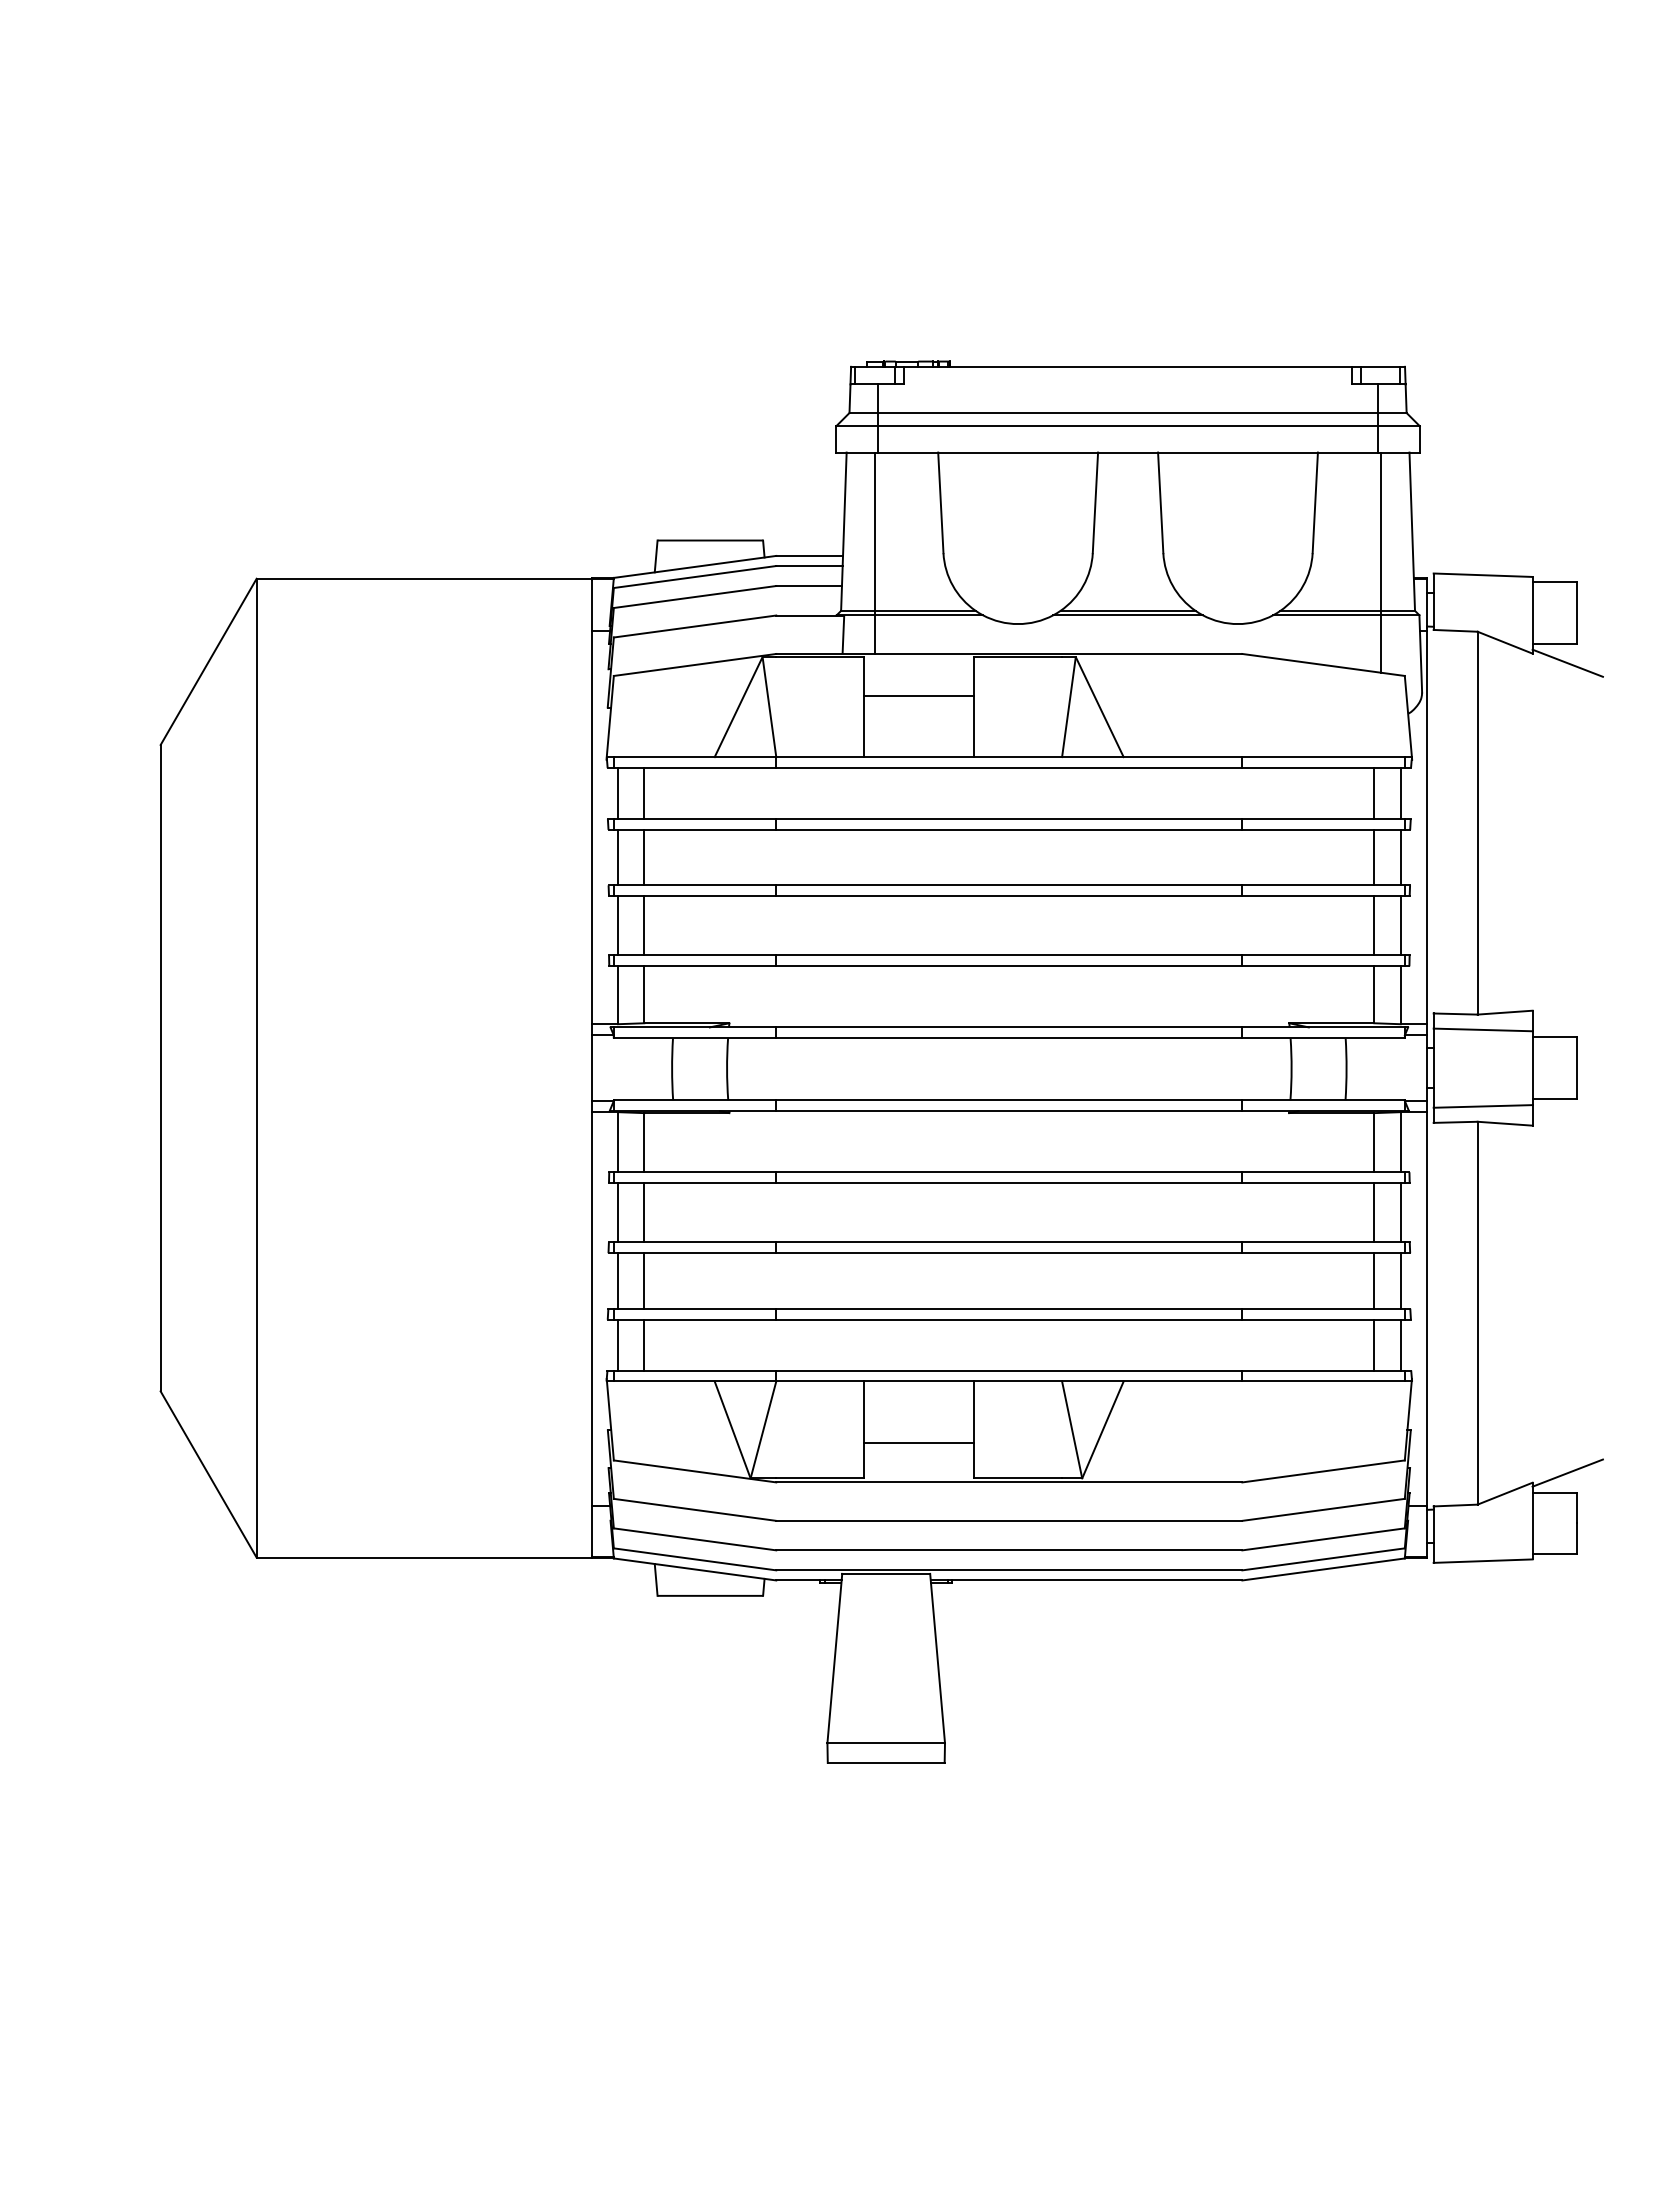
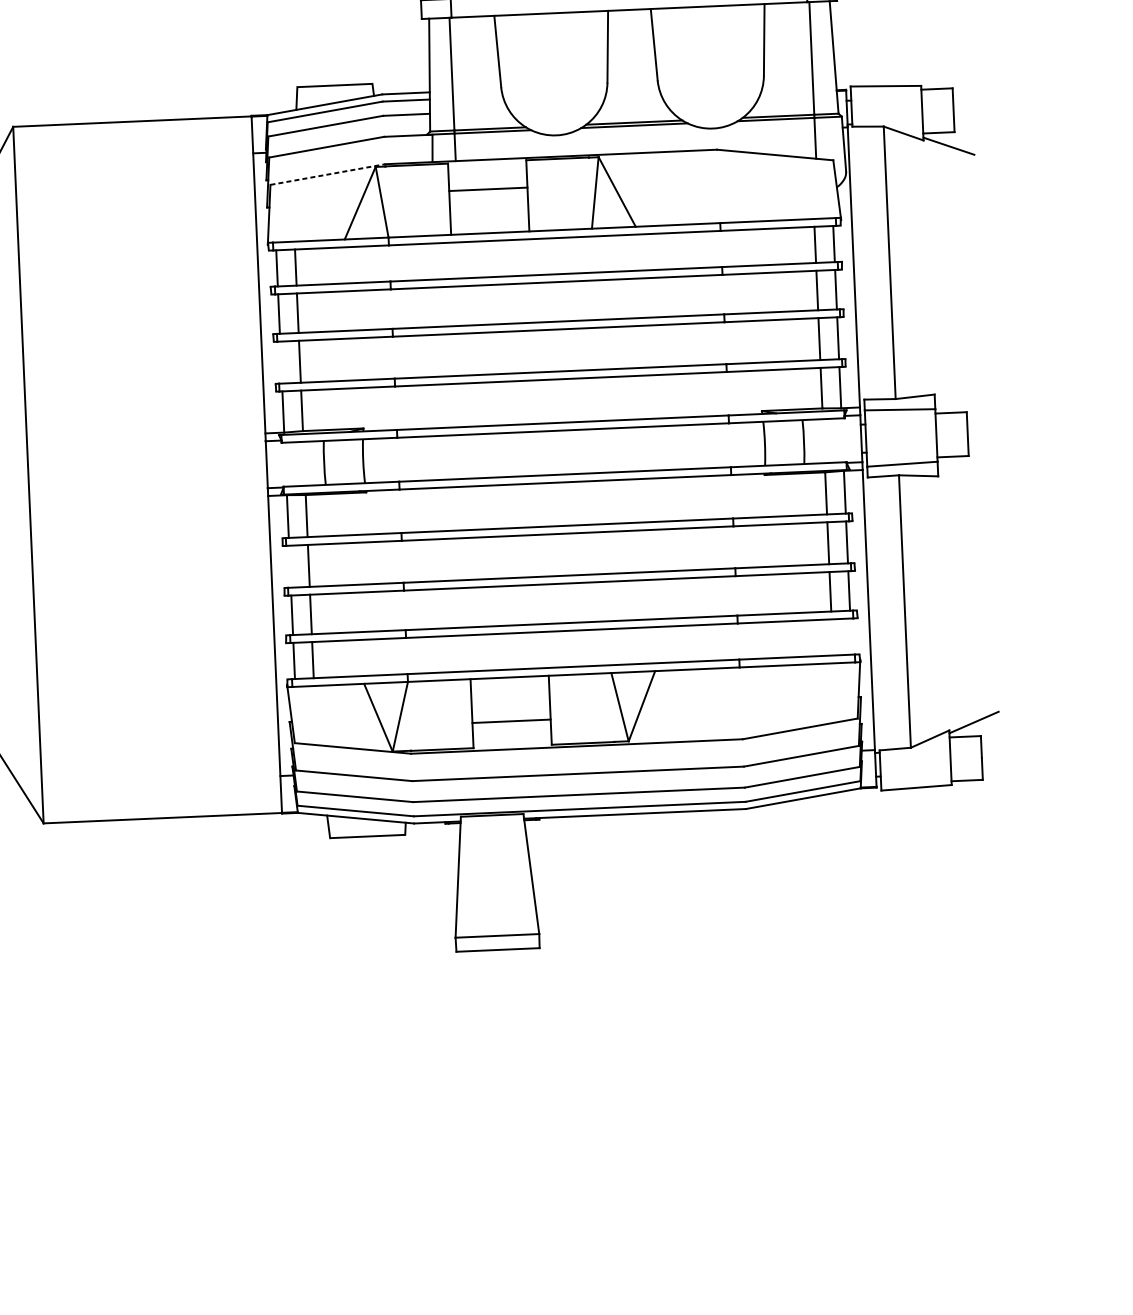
line: (695, 664) -> (328, 174), solid -> dashed
line: (617, 925) -> (280, 362), removed
line: (617, 1212) -> (289, 566), removed
line: (1374, 1344) -> (832, 637), removed
line: (1400, 1344) -> (851, 636), removed

